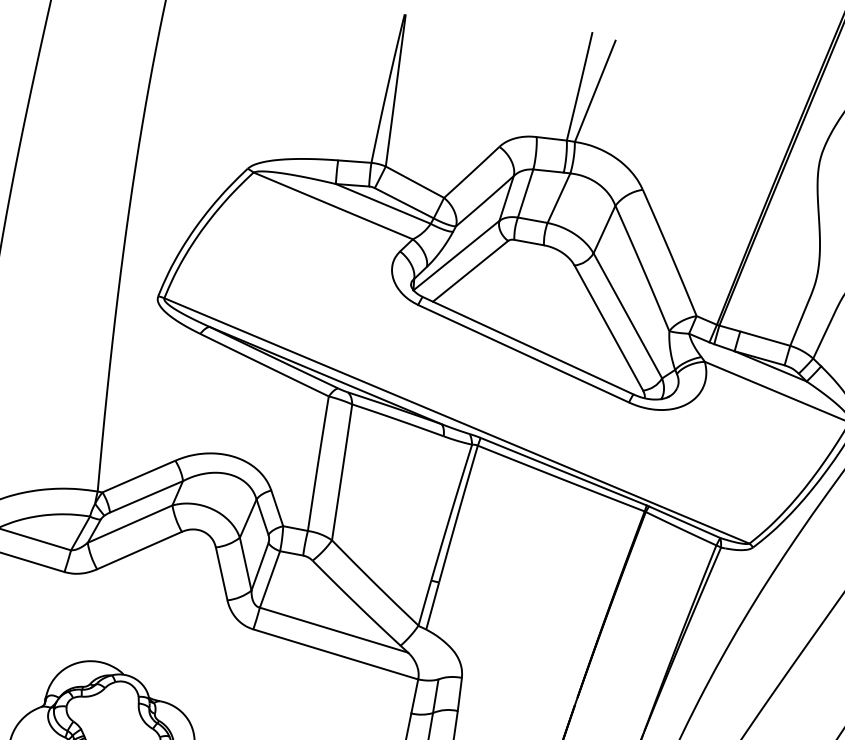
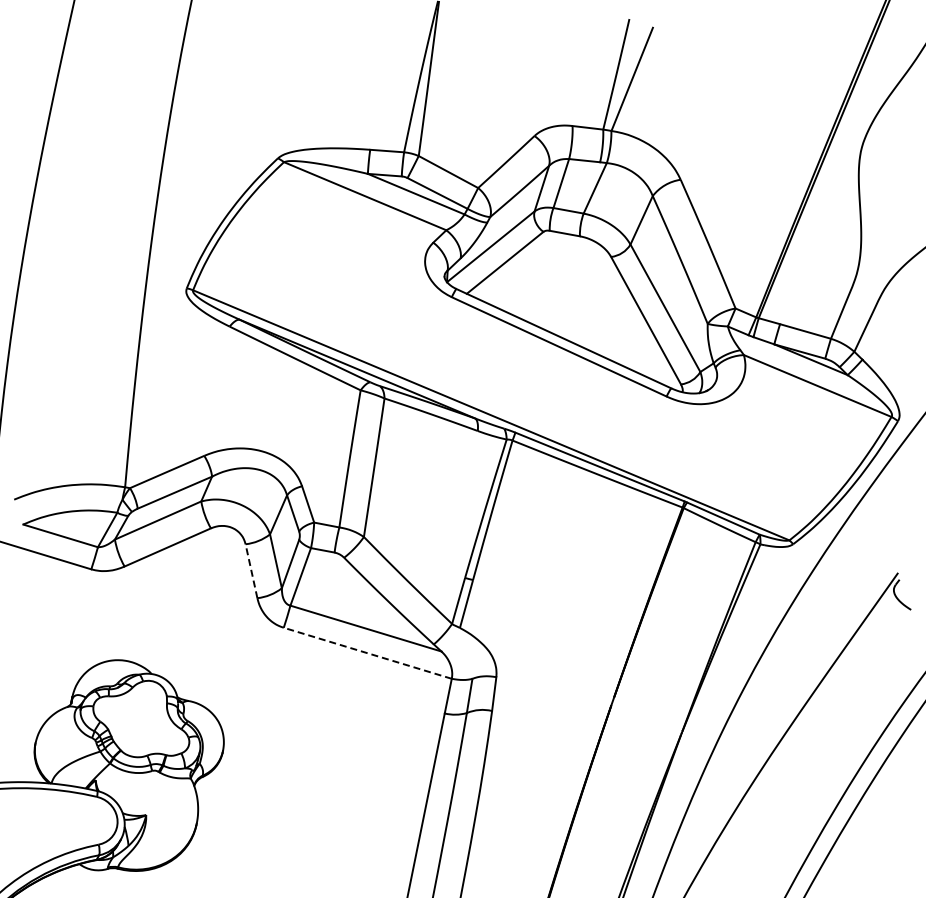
line: (221, 574) -> (251, 571), solid -> dashed
line: (335, 654) -> (367, 653), solid -> dashed

